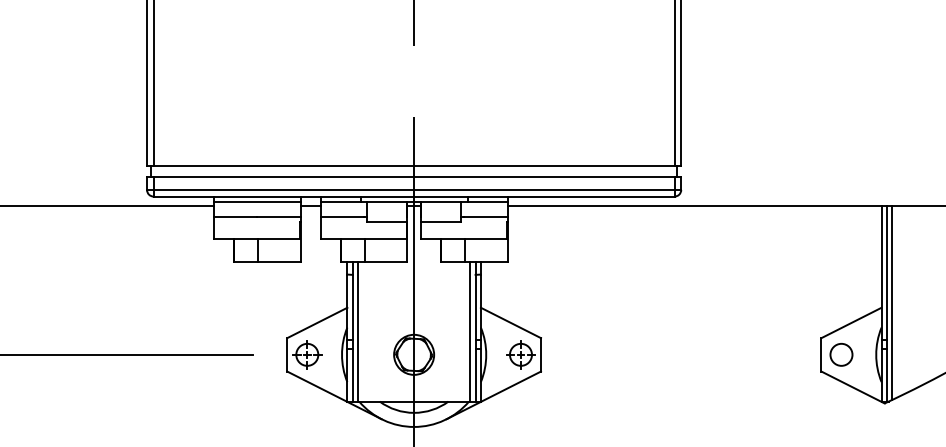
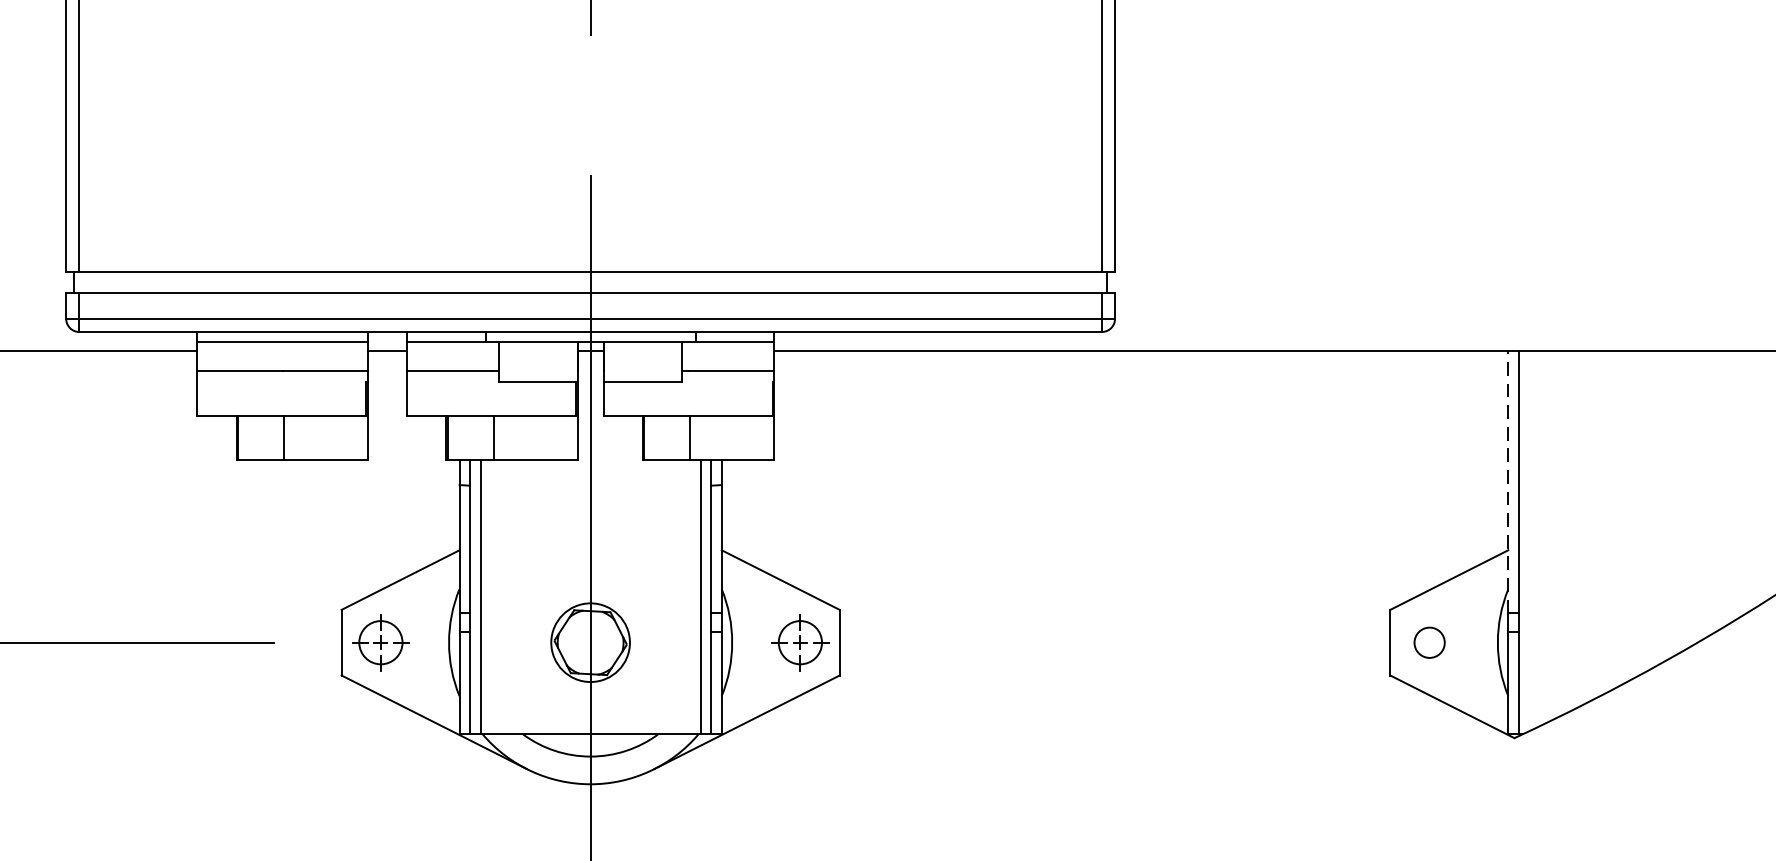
line: (881, 273) -> (1508, 482), solid -> dashed
line: (892, 302) -> (1529, 539), removed
circle: (841, 354) -> (1429, 642), size x0.7

